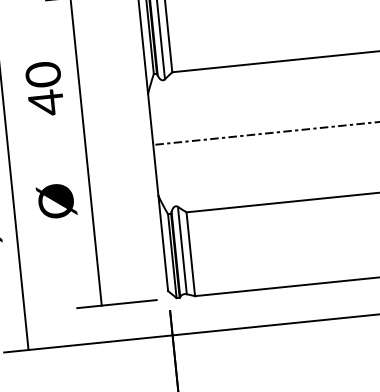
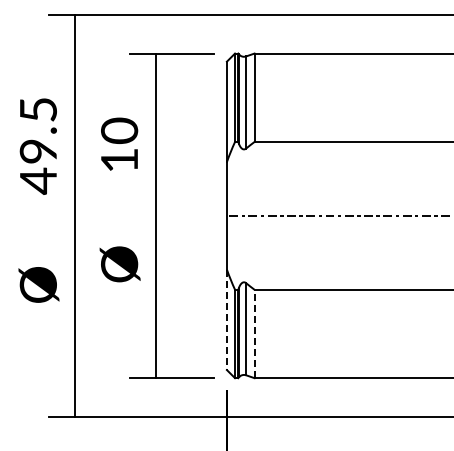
text: (46, 102) -> (119, 160), 40 -> 10
line: (162, 244) -> (226, 320), solid -> dashed
line: (190, 253) -> (254, 333), solid -> dashed

